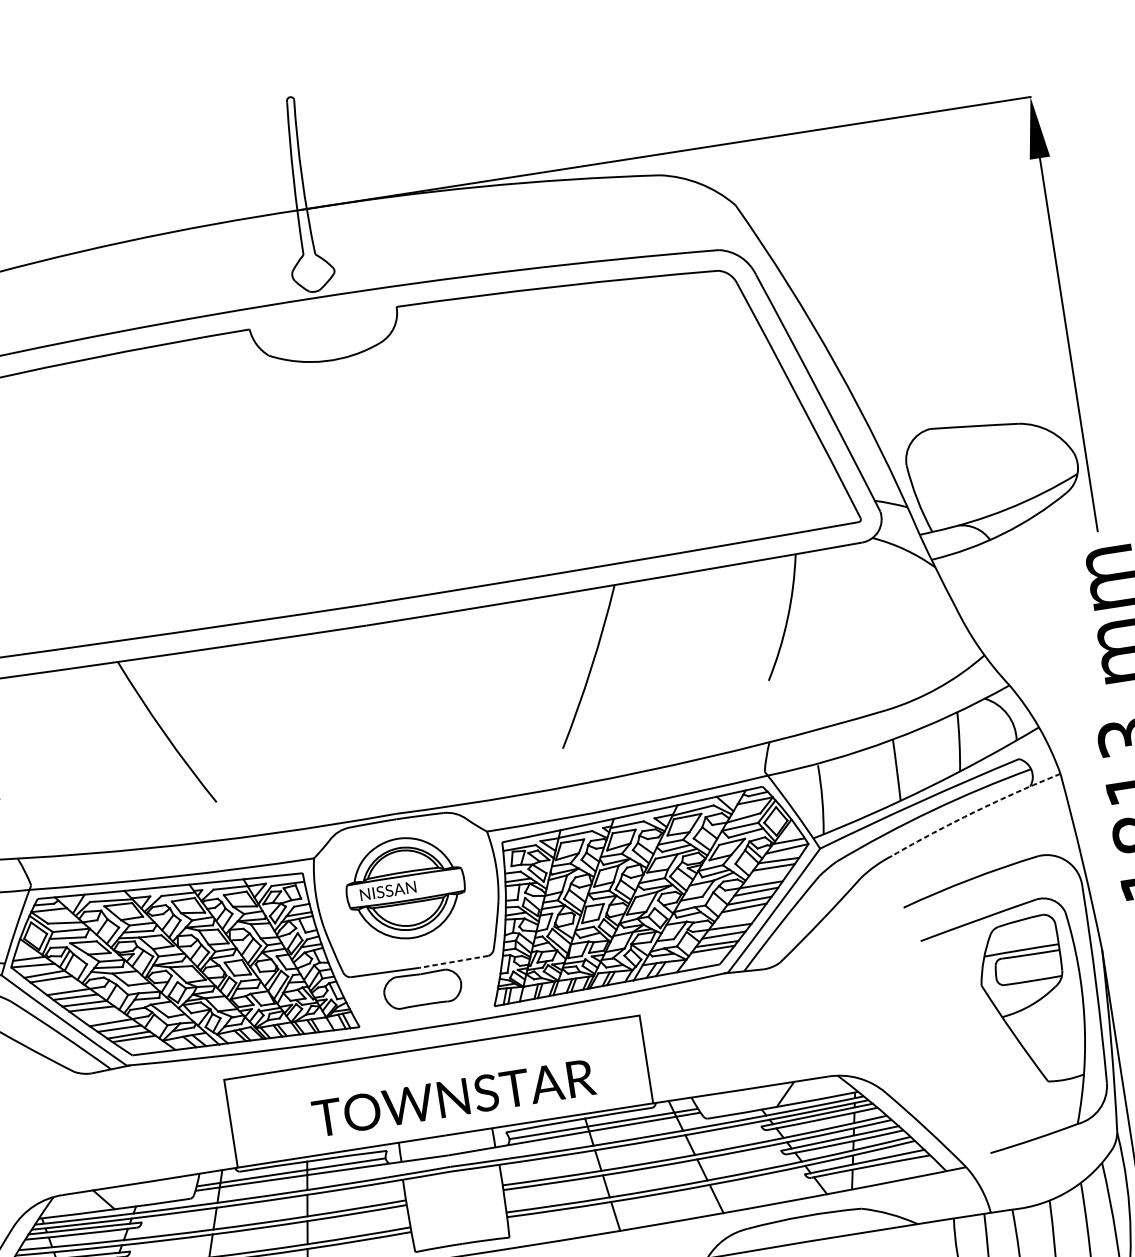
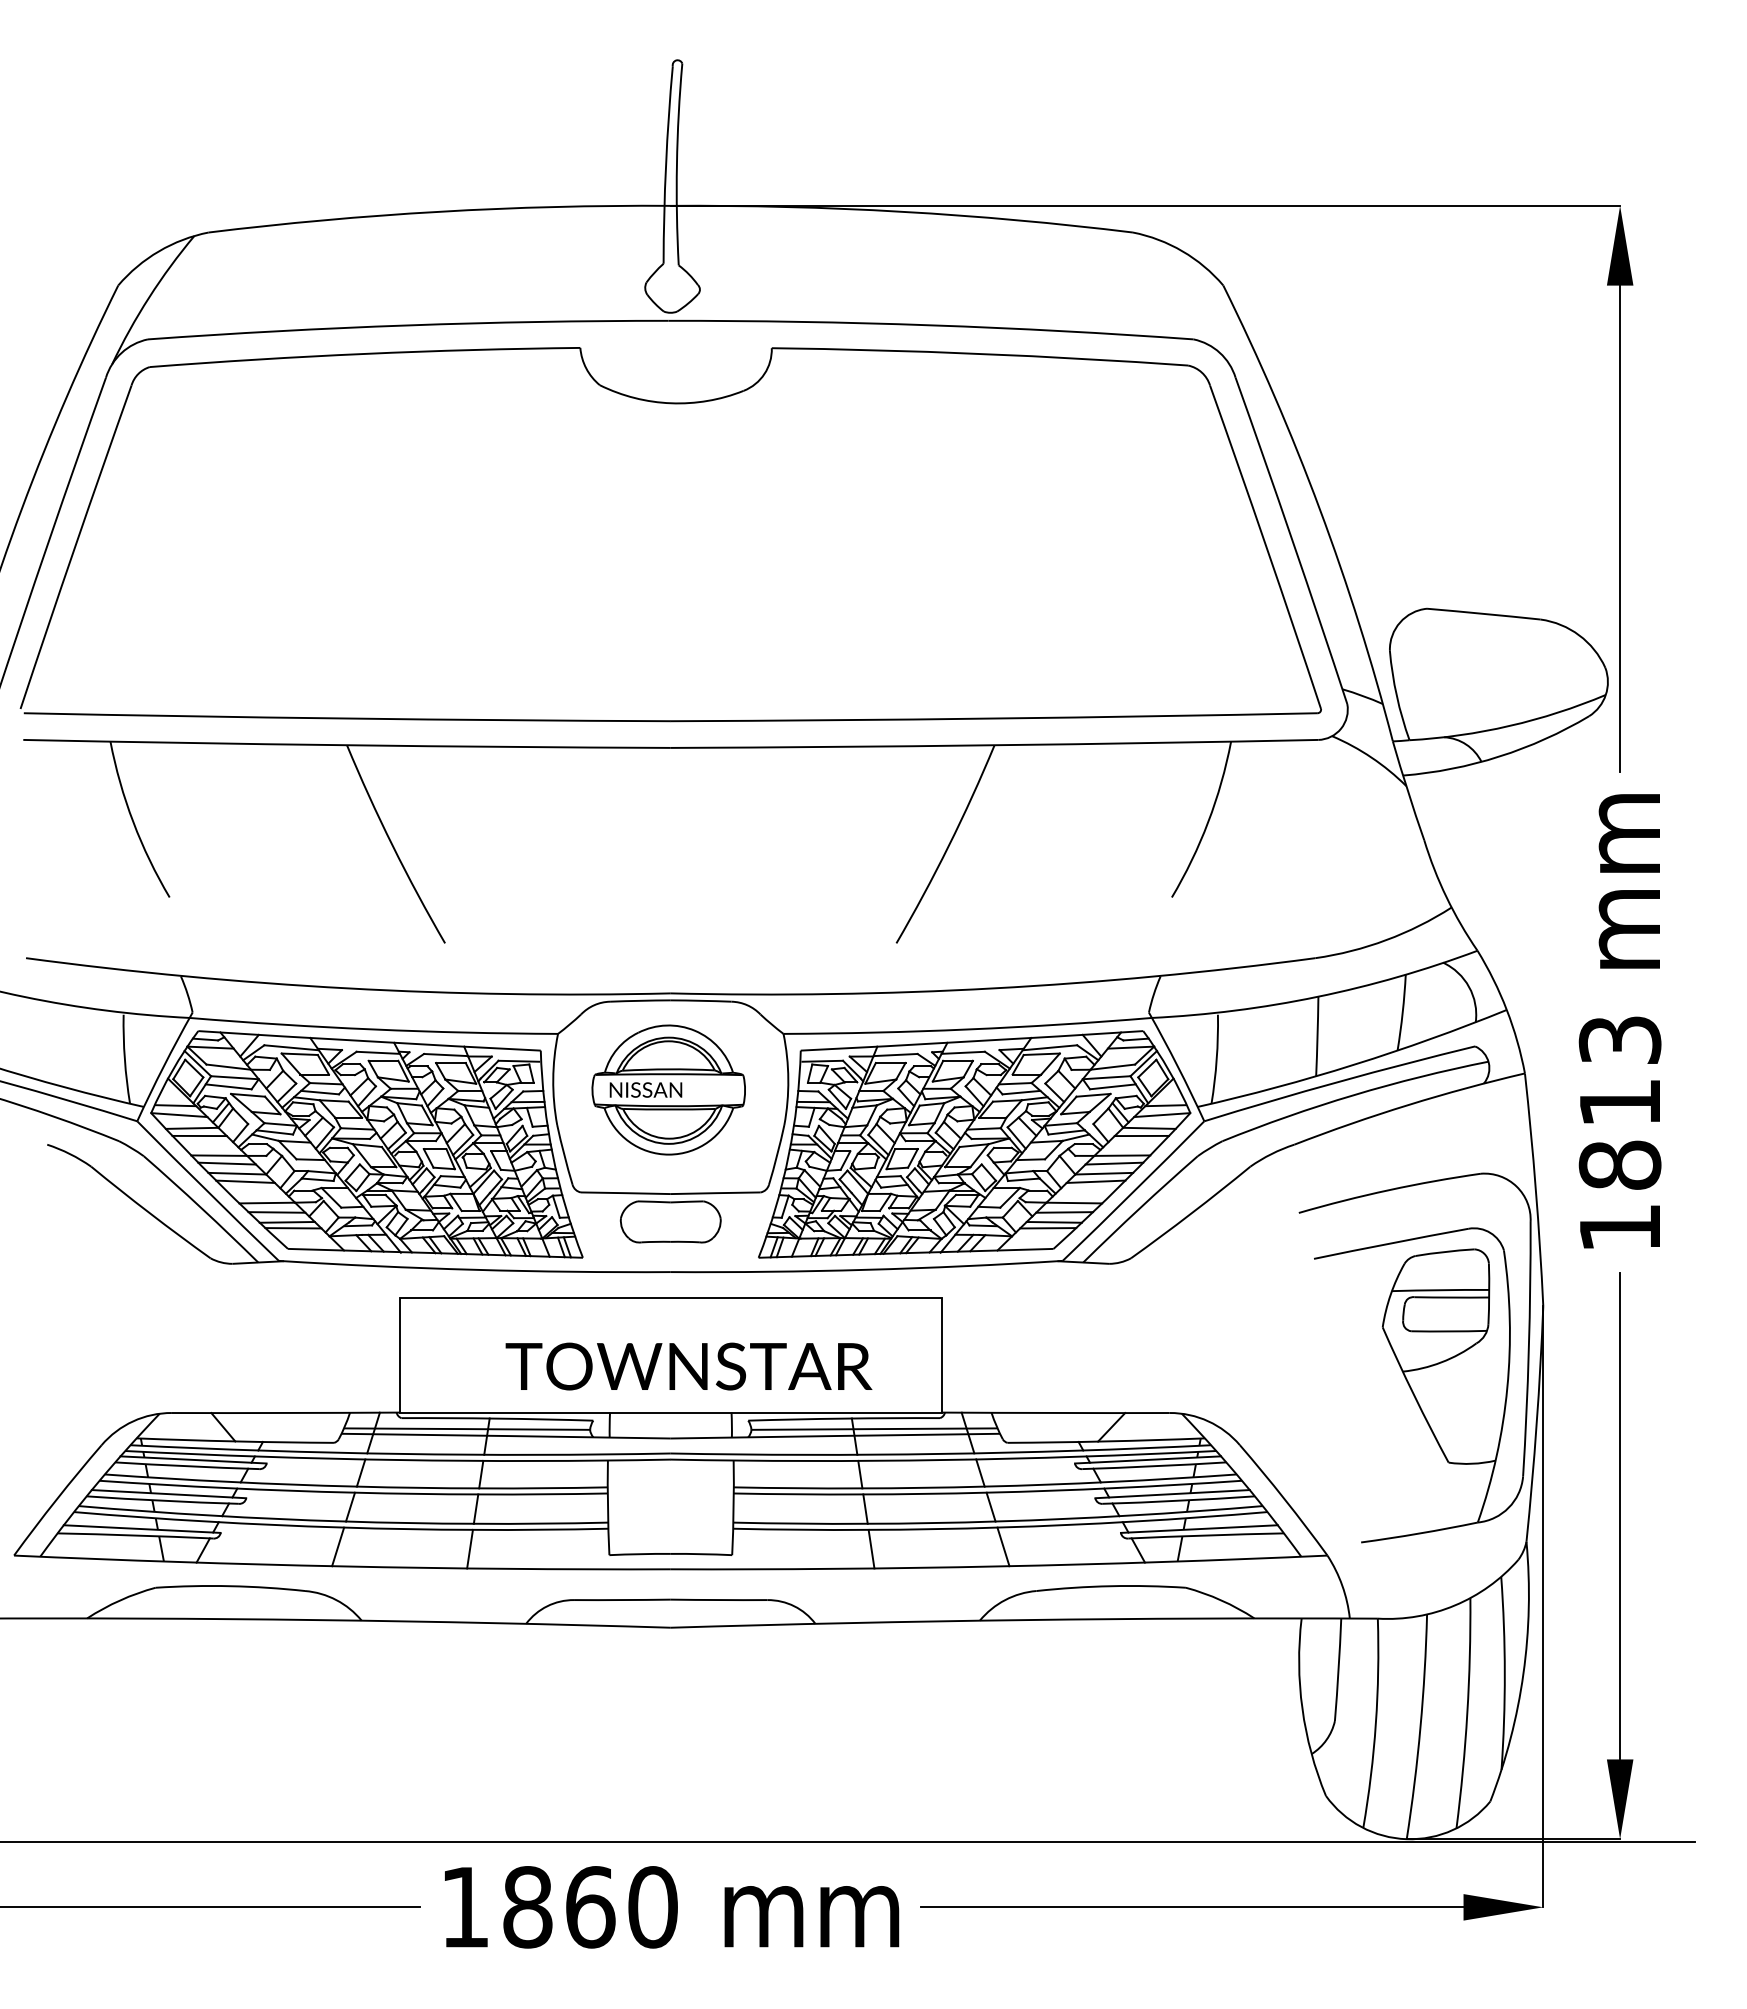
arc: (974, 812) -> (1408, 1105), dashed -> solid
arc: (453, 962) -> (715, 1193), dashed -> solid

